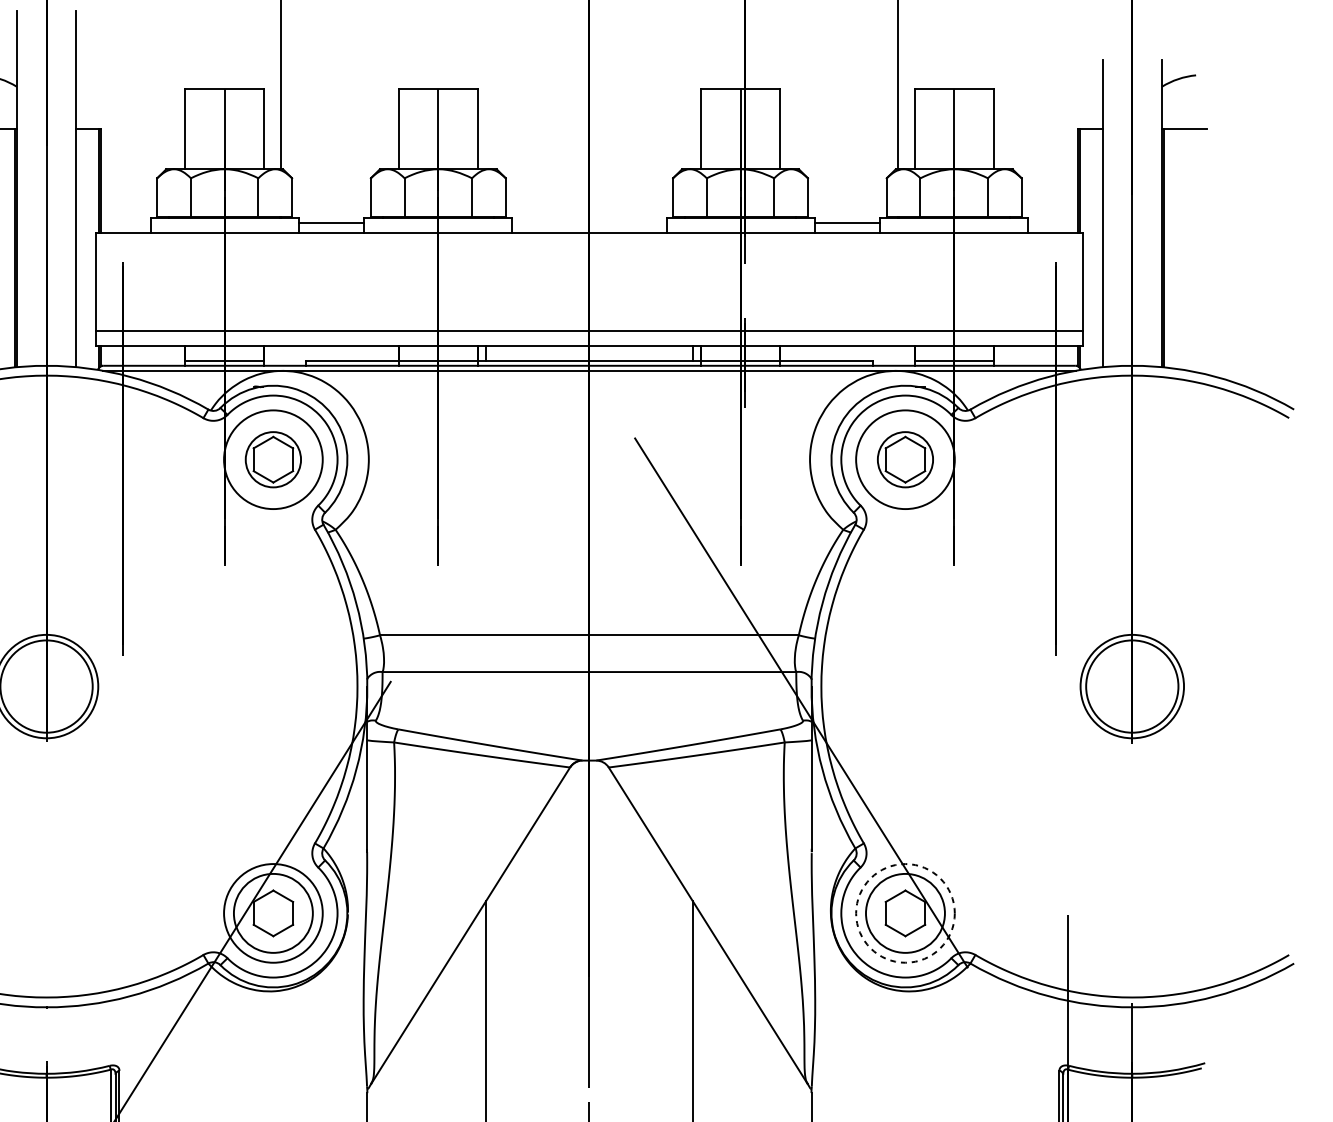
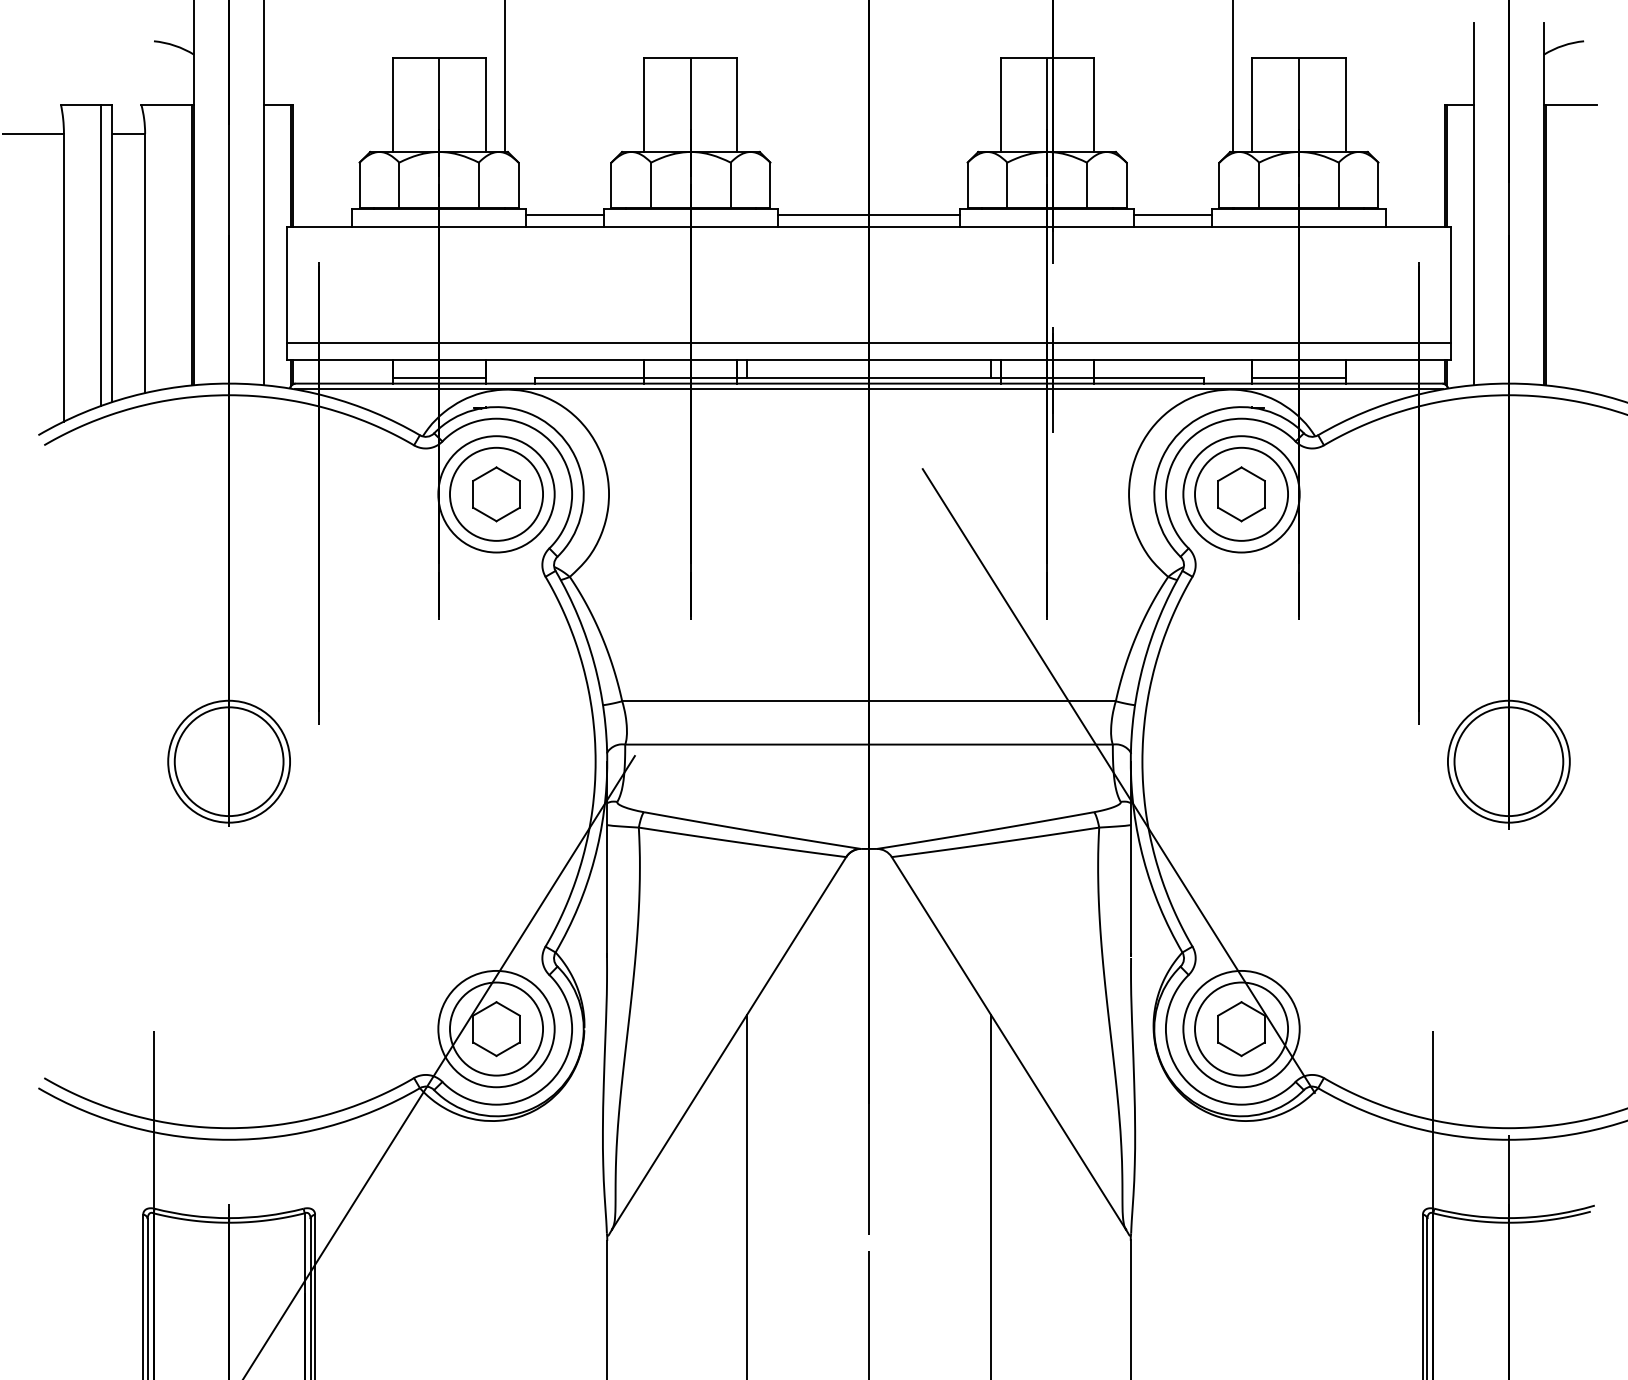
line: (588, 222) -> (868, 214), added
circle: (273, 459) -> (496, 493), size x1.43
circle: (905, 459) -> (1241, 493), size x1.43
circle: (905, 912) -> (1241, 1028), dashed -> solid

